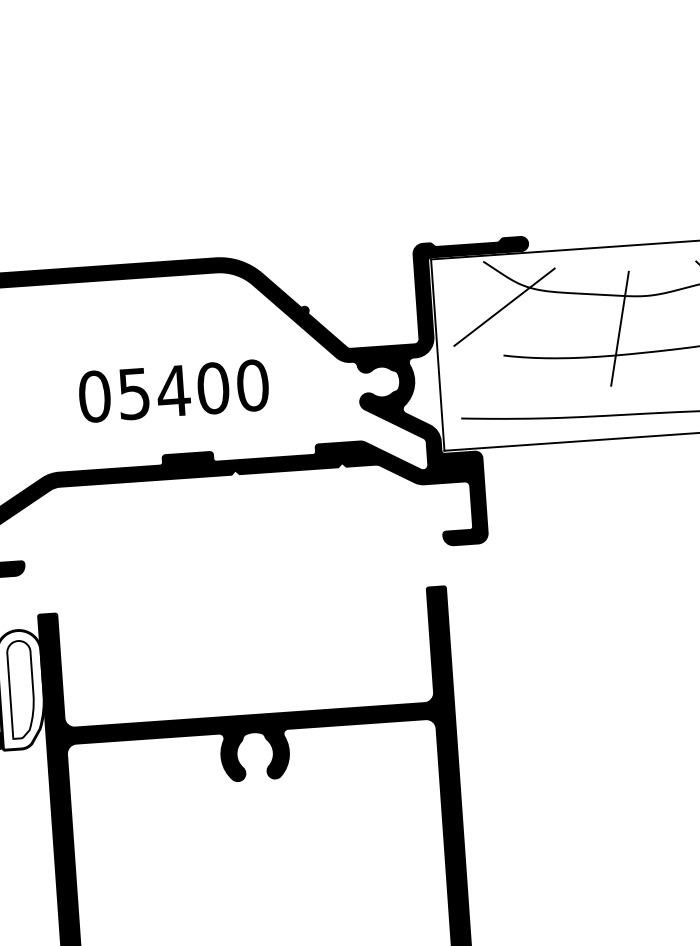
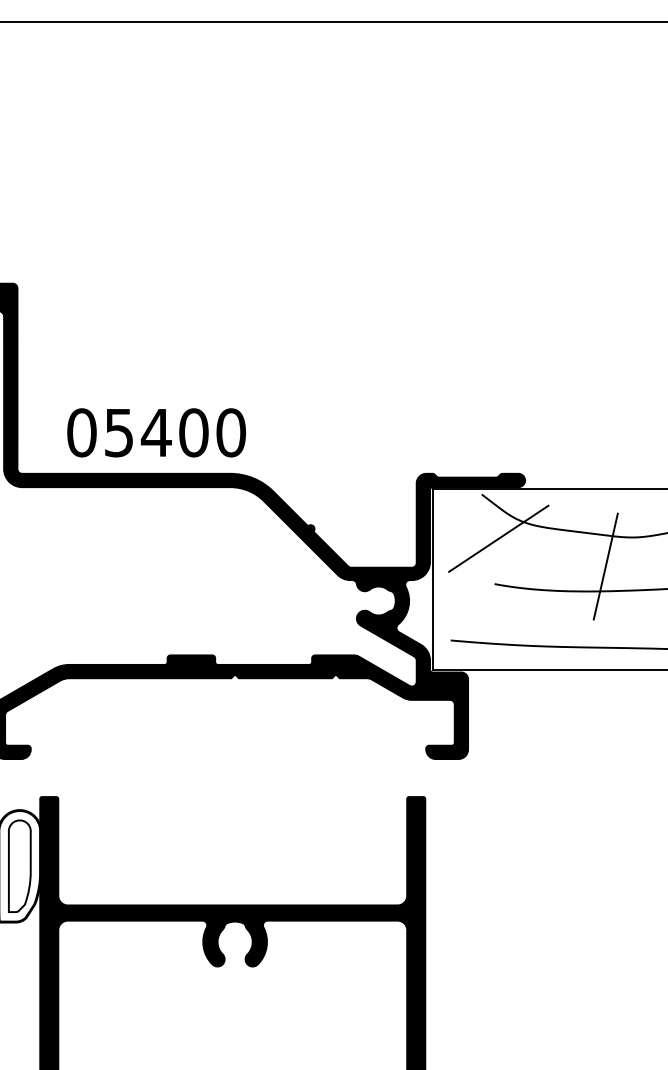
text: (173, 390) -> (156, 432), moved

